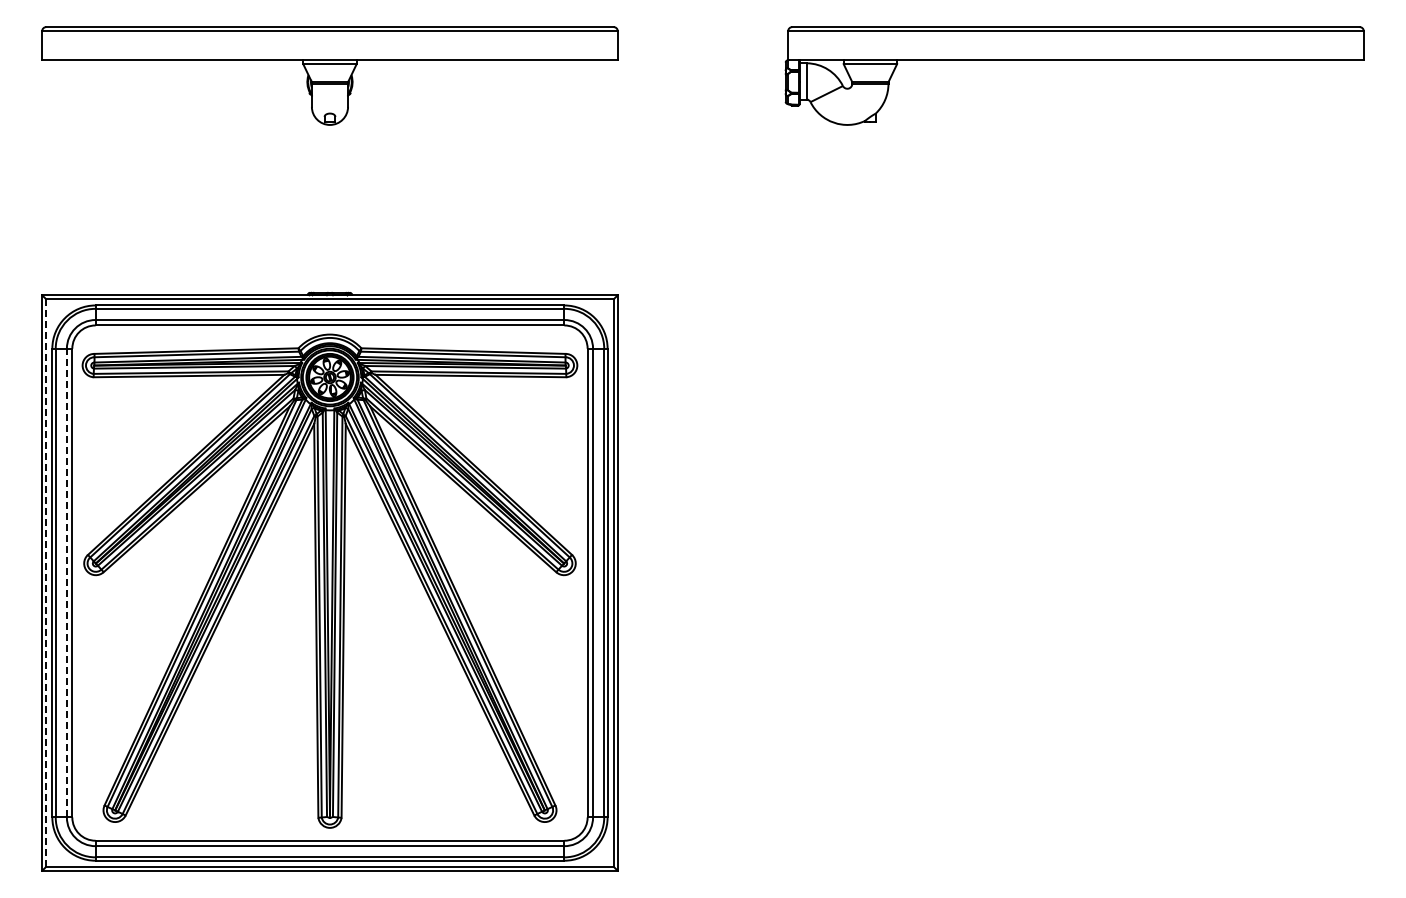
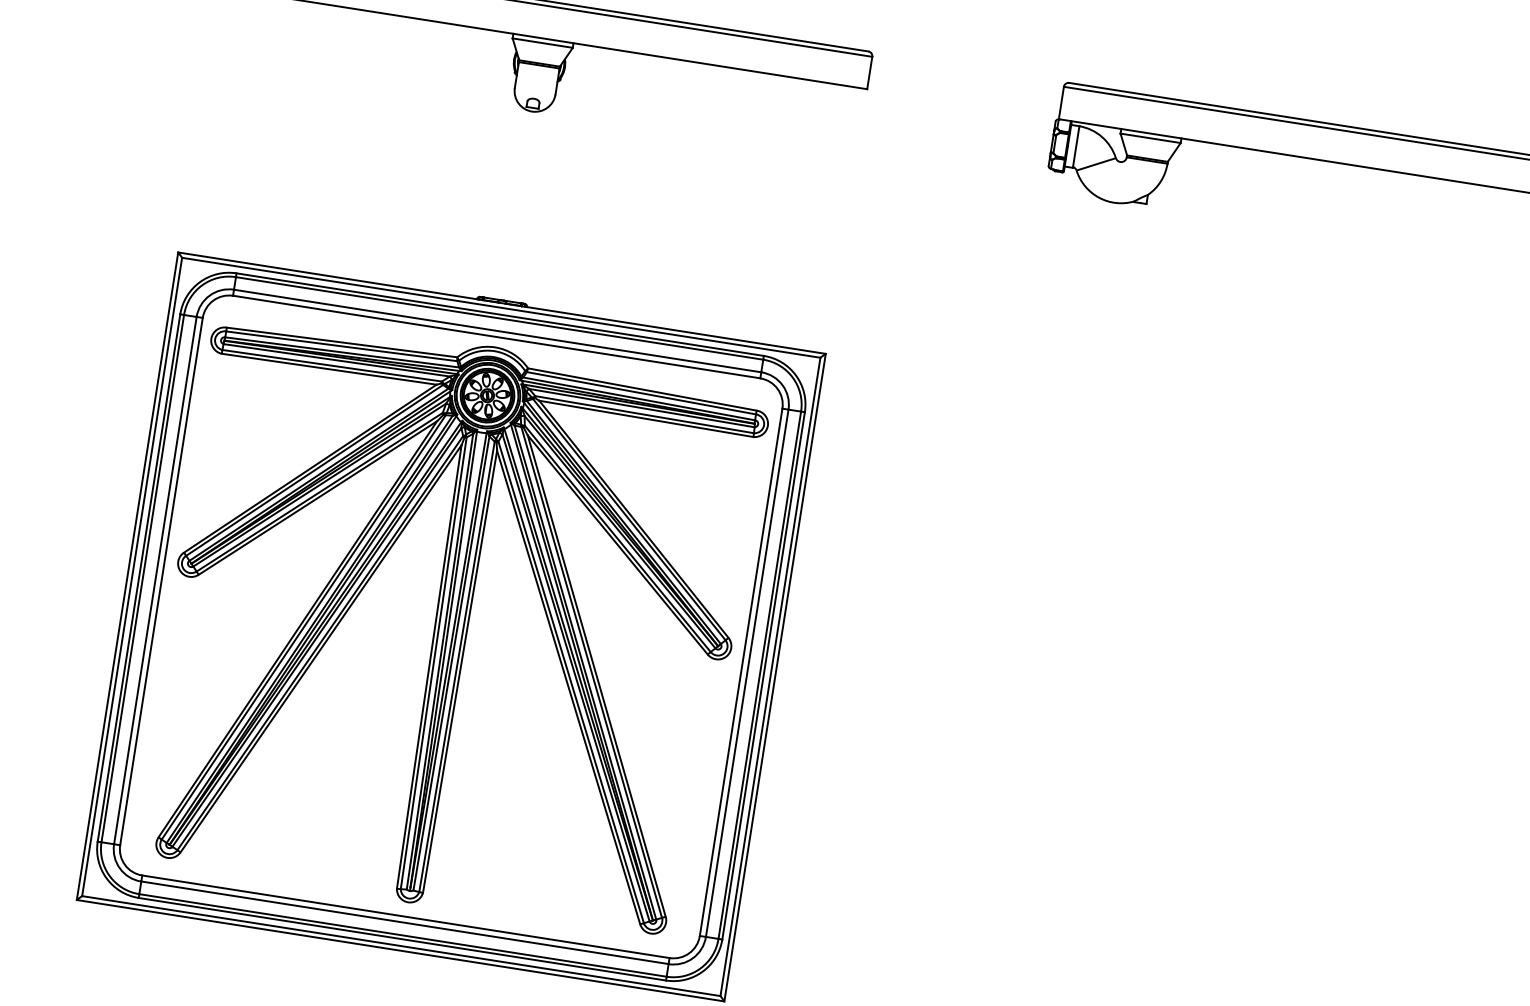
line: (66, 582) -> (155, 579), dashed -> solid
line: (46, 583) -> (132, 577), dashed -> solid

